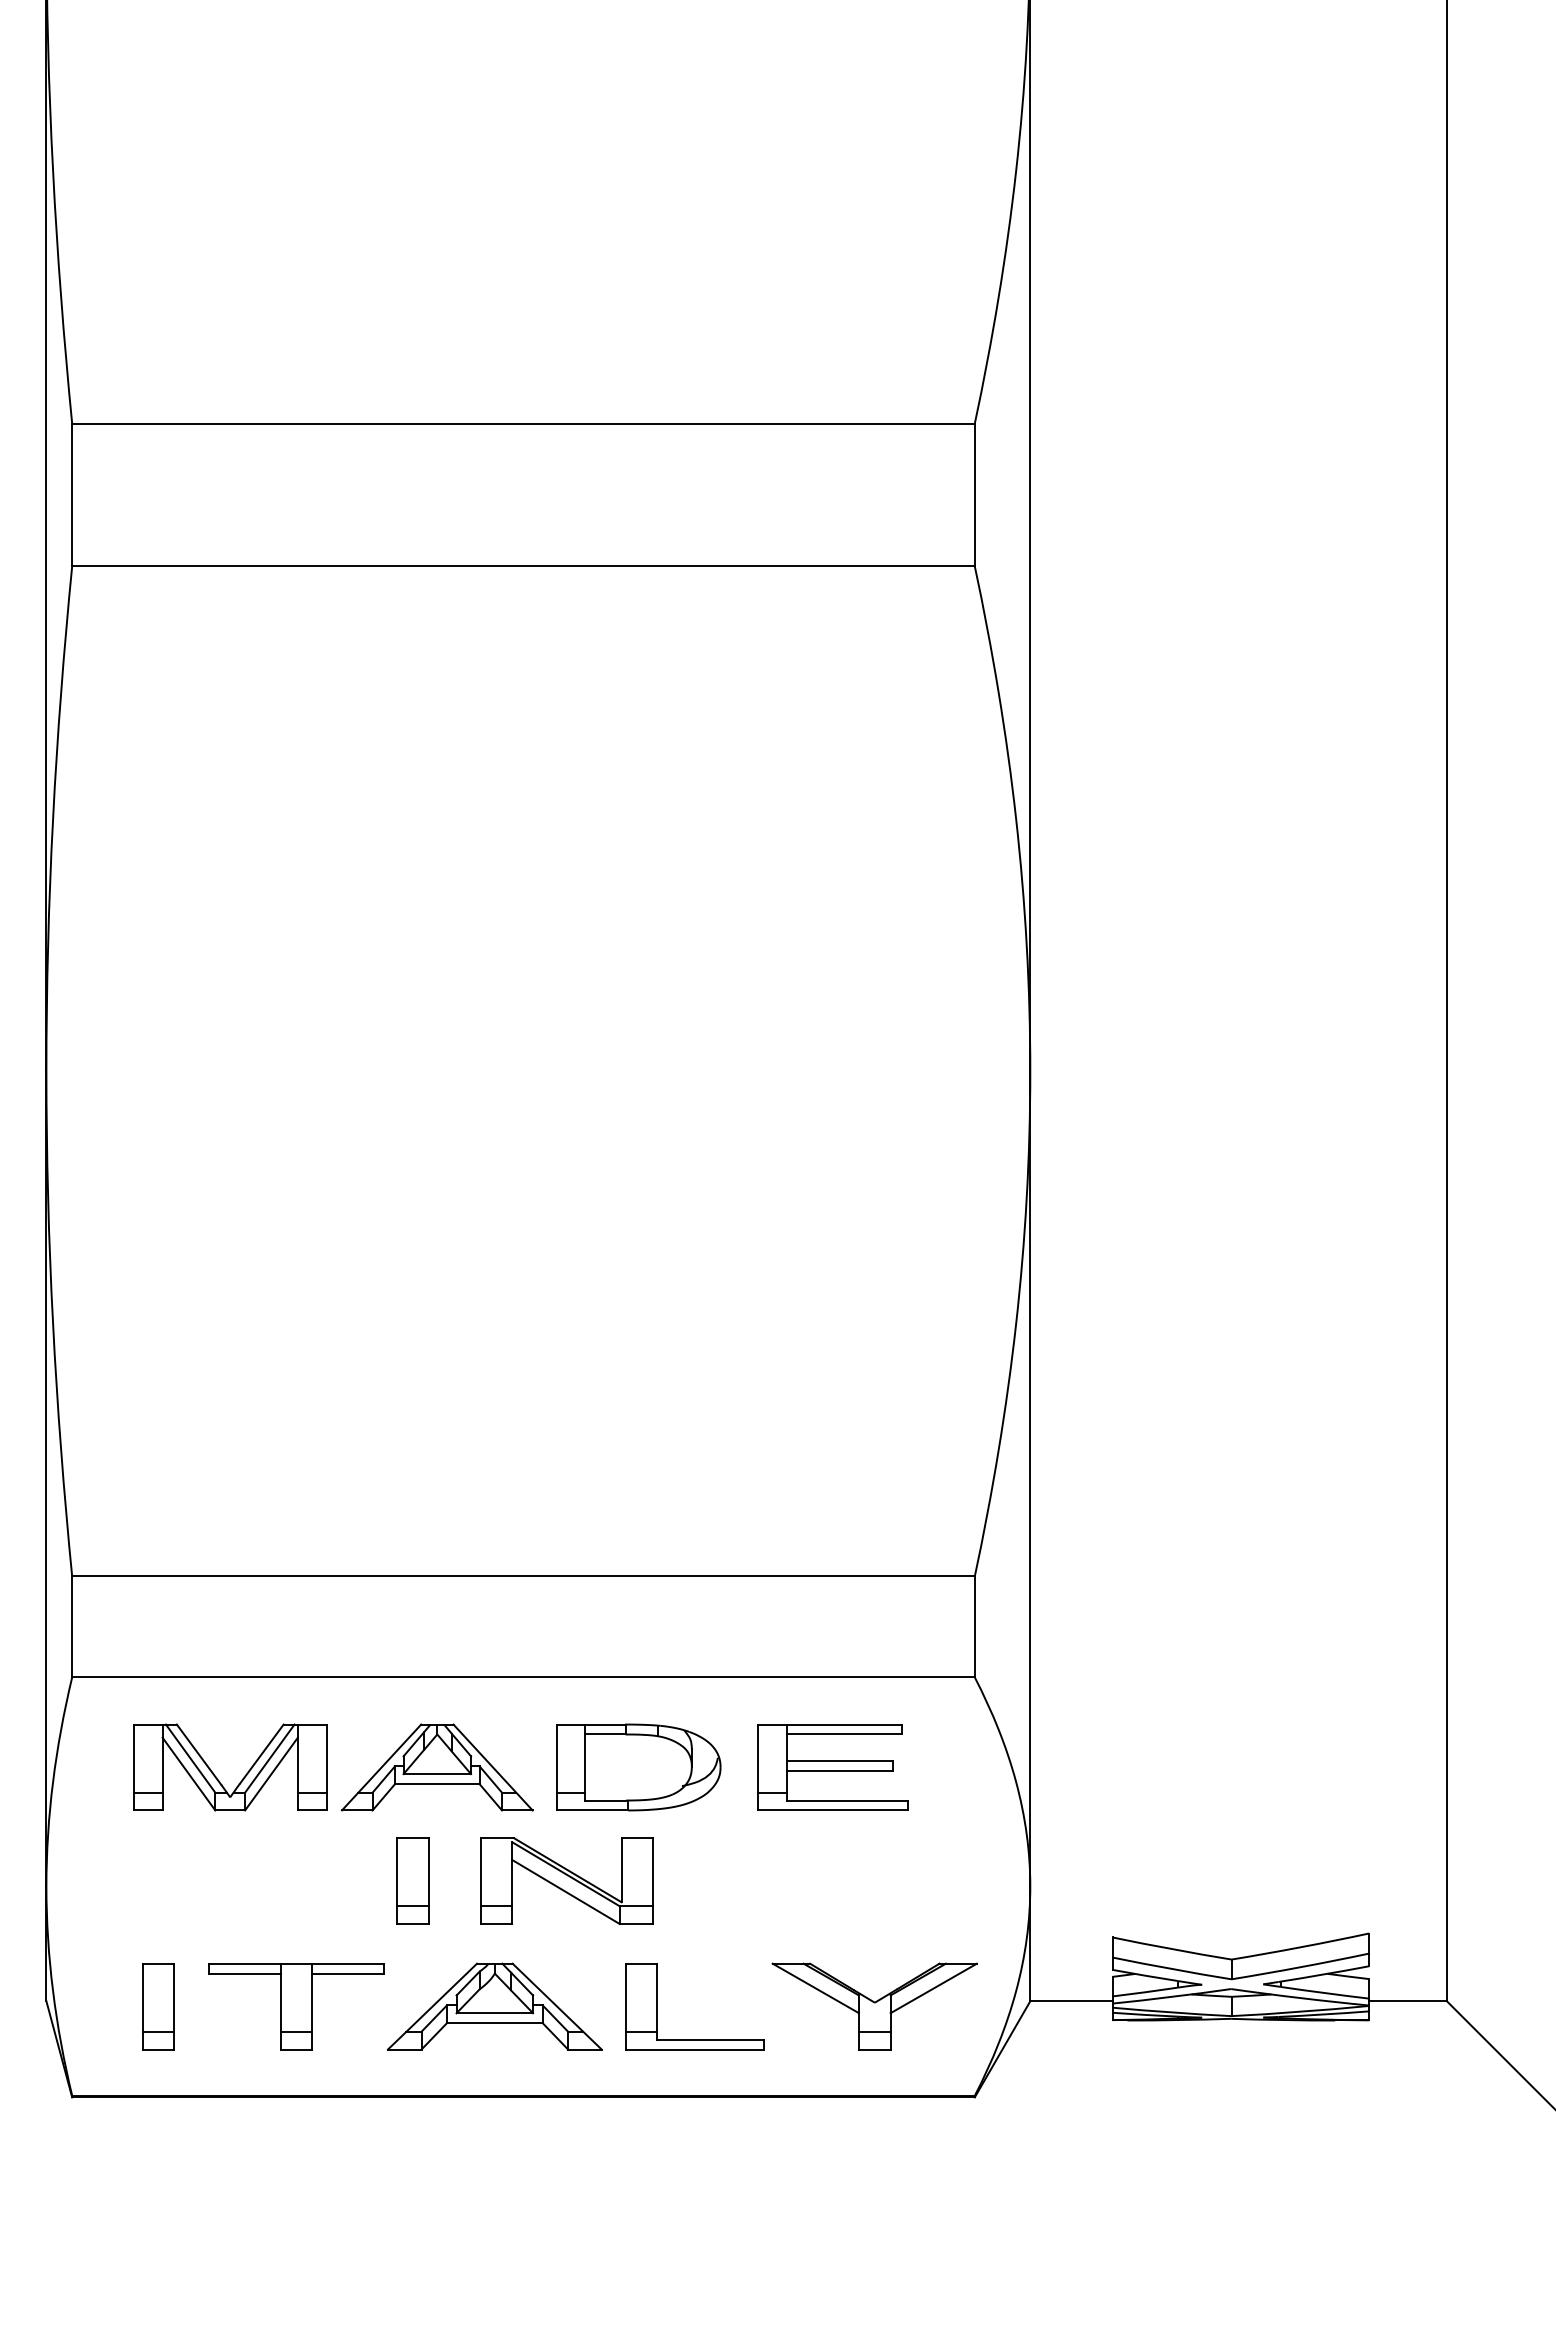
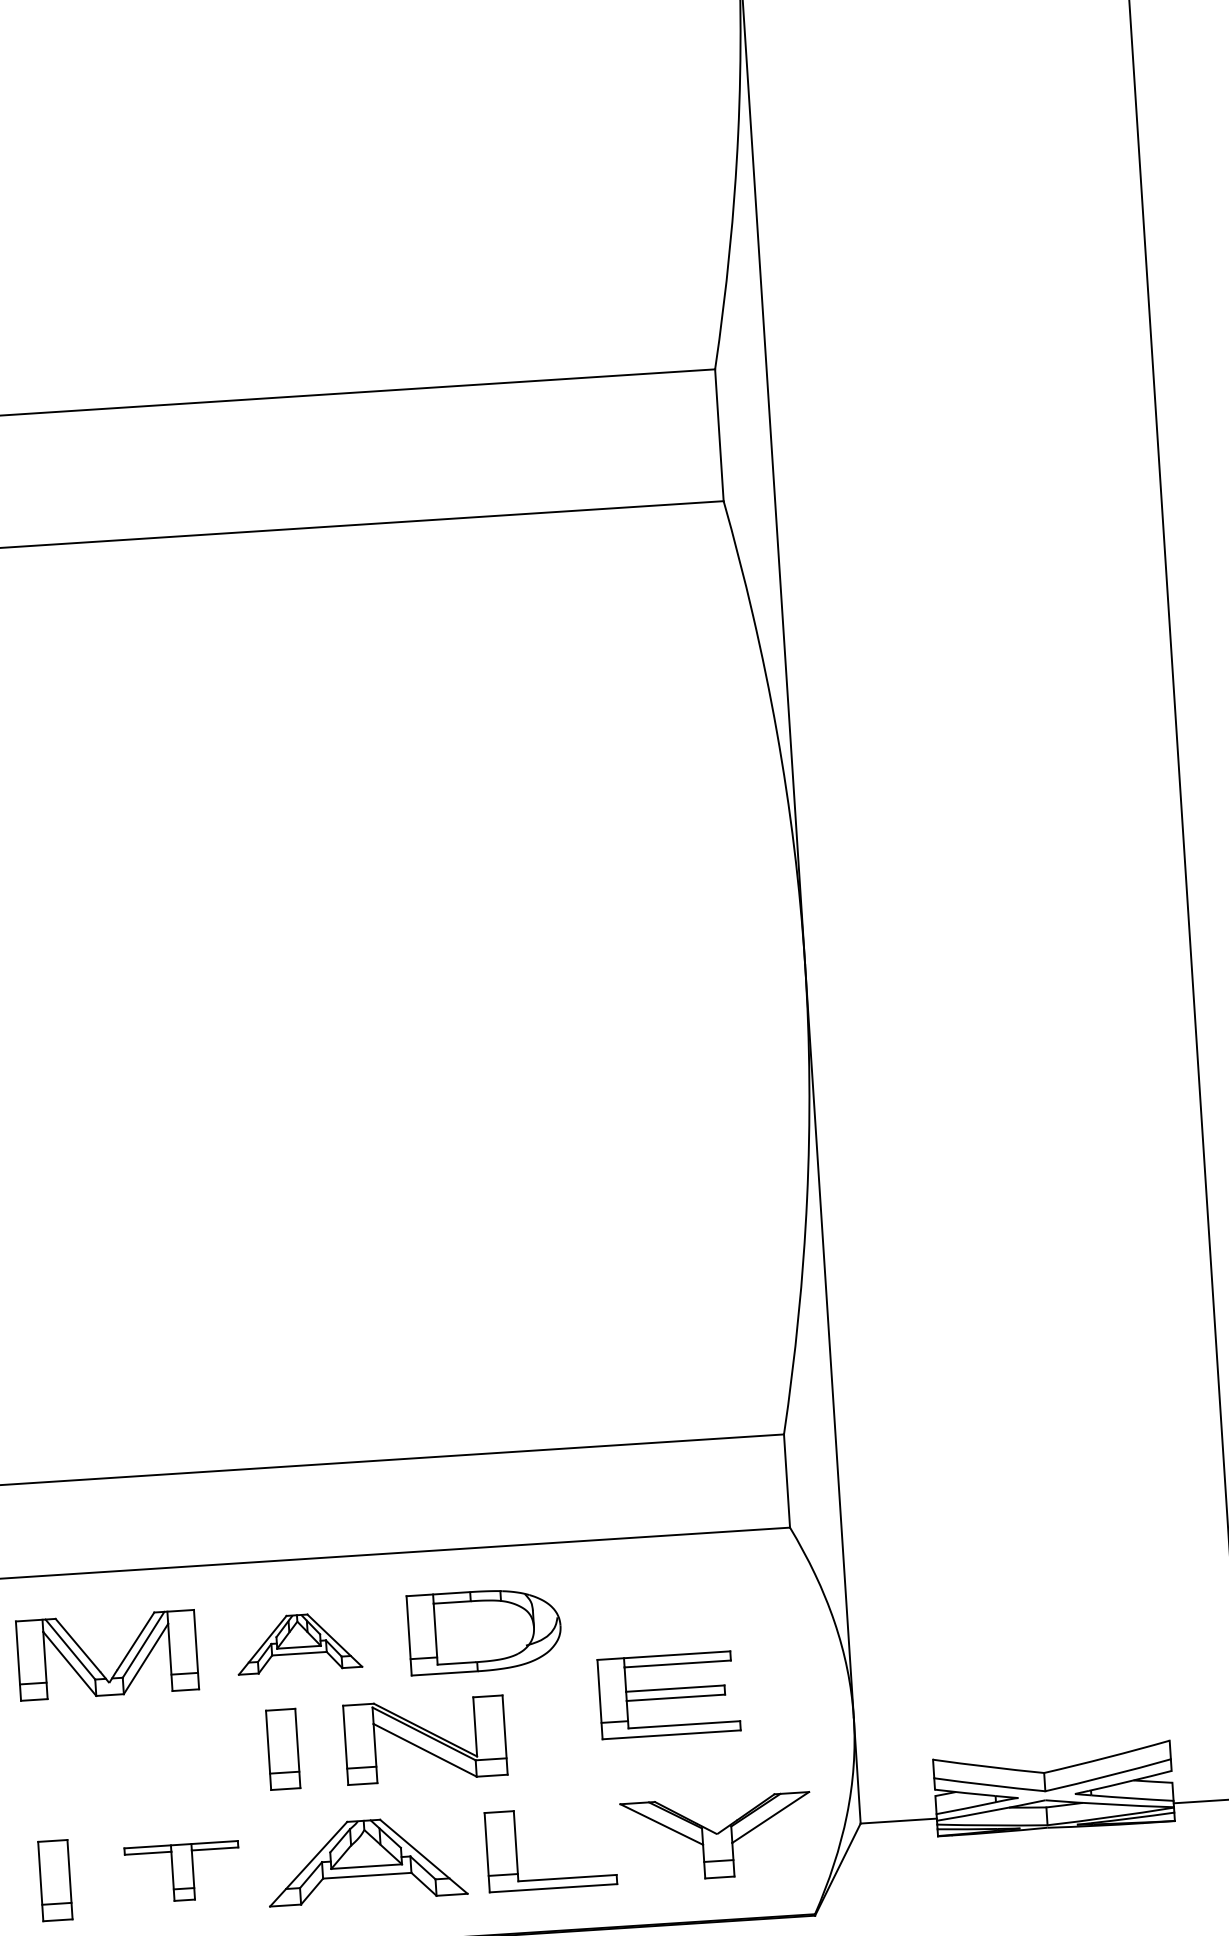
part: (436, 1767) -> (298, 1643), size x0.7
part: (832, 1767) -> (668, 1695), moved
part: (296, 2006) -> (183, 1872), size x0.7

